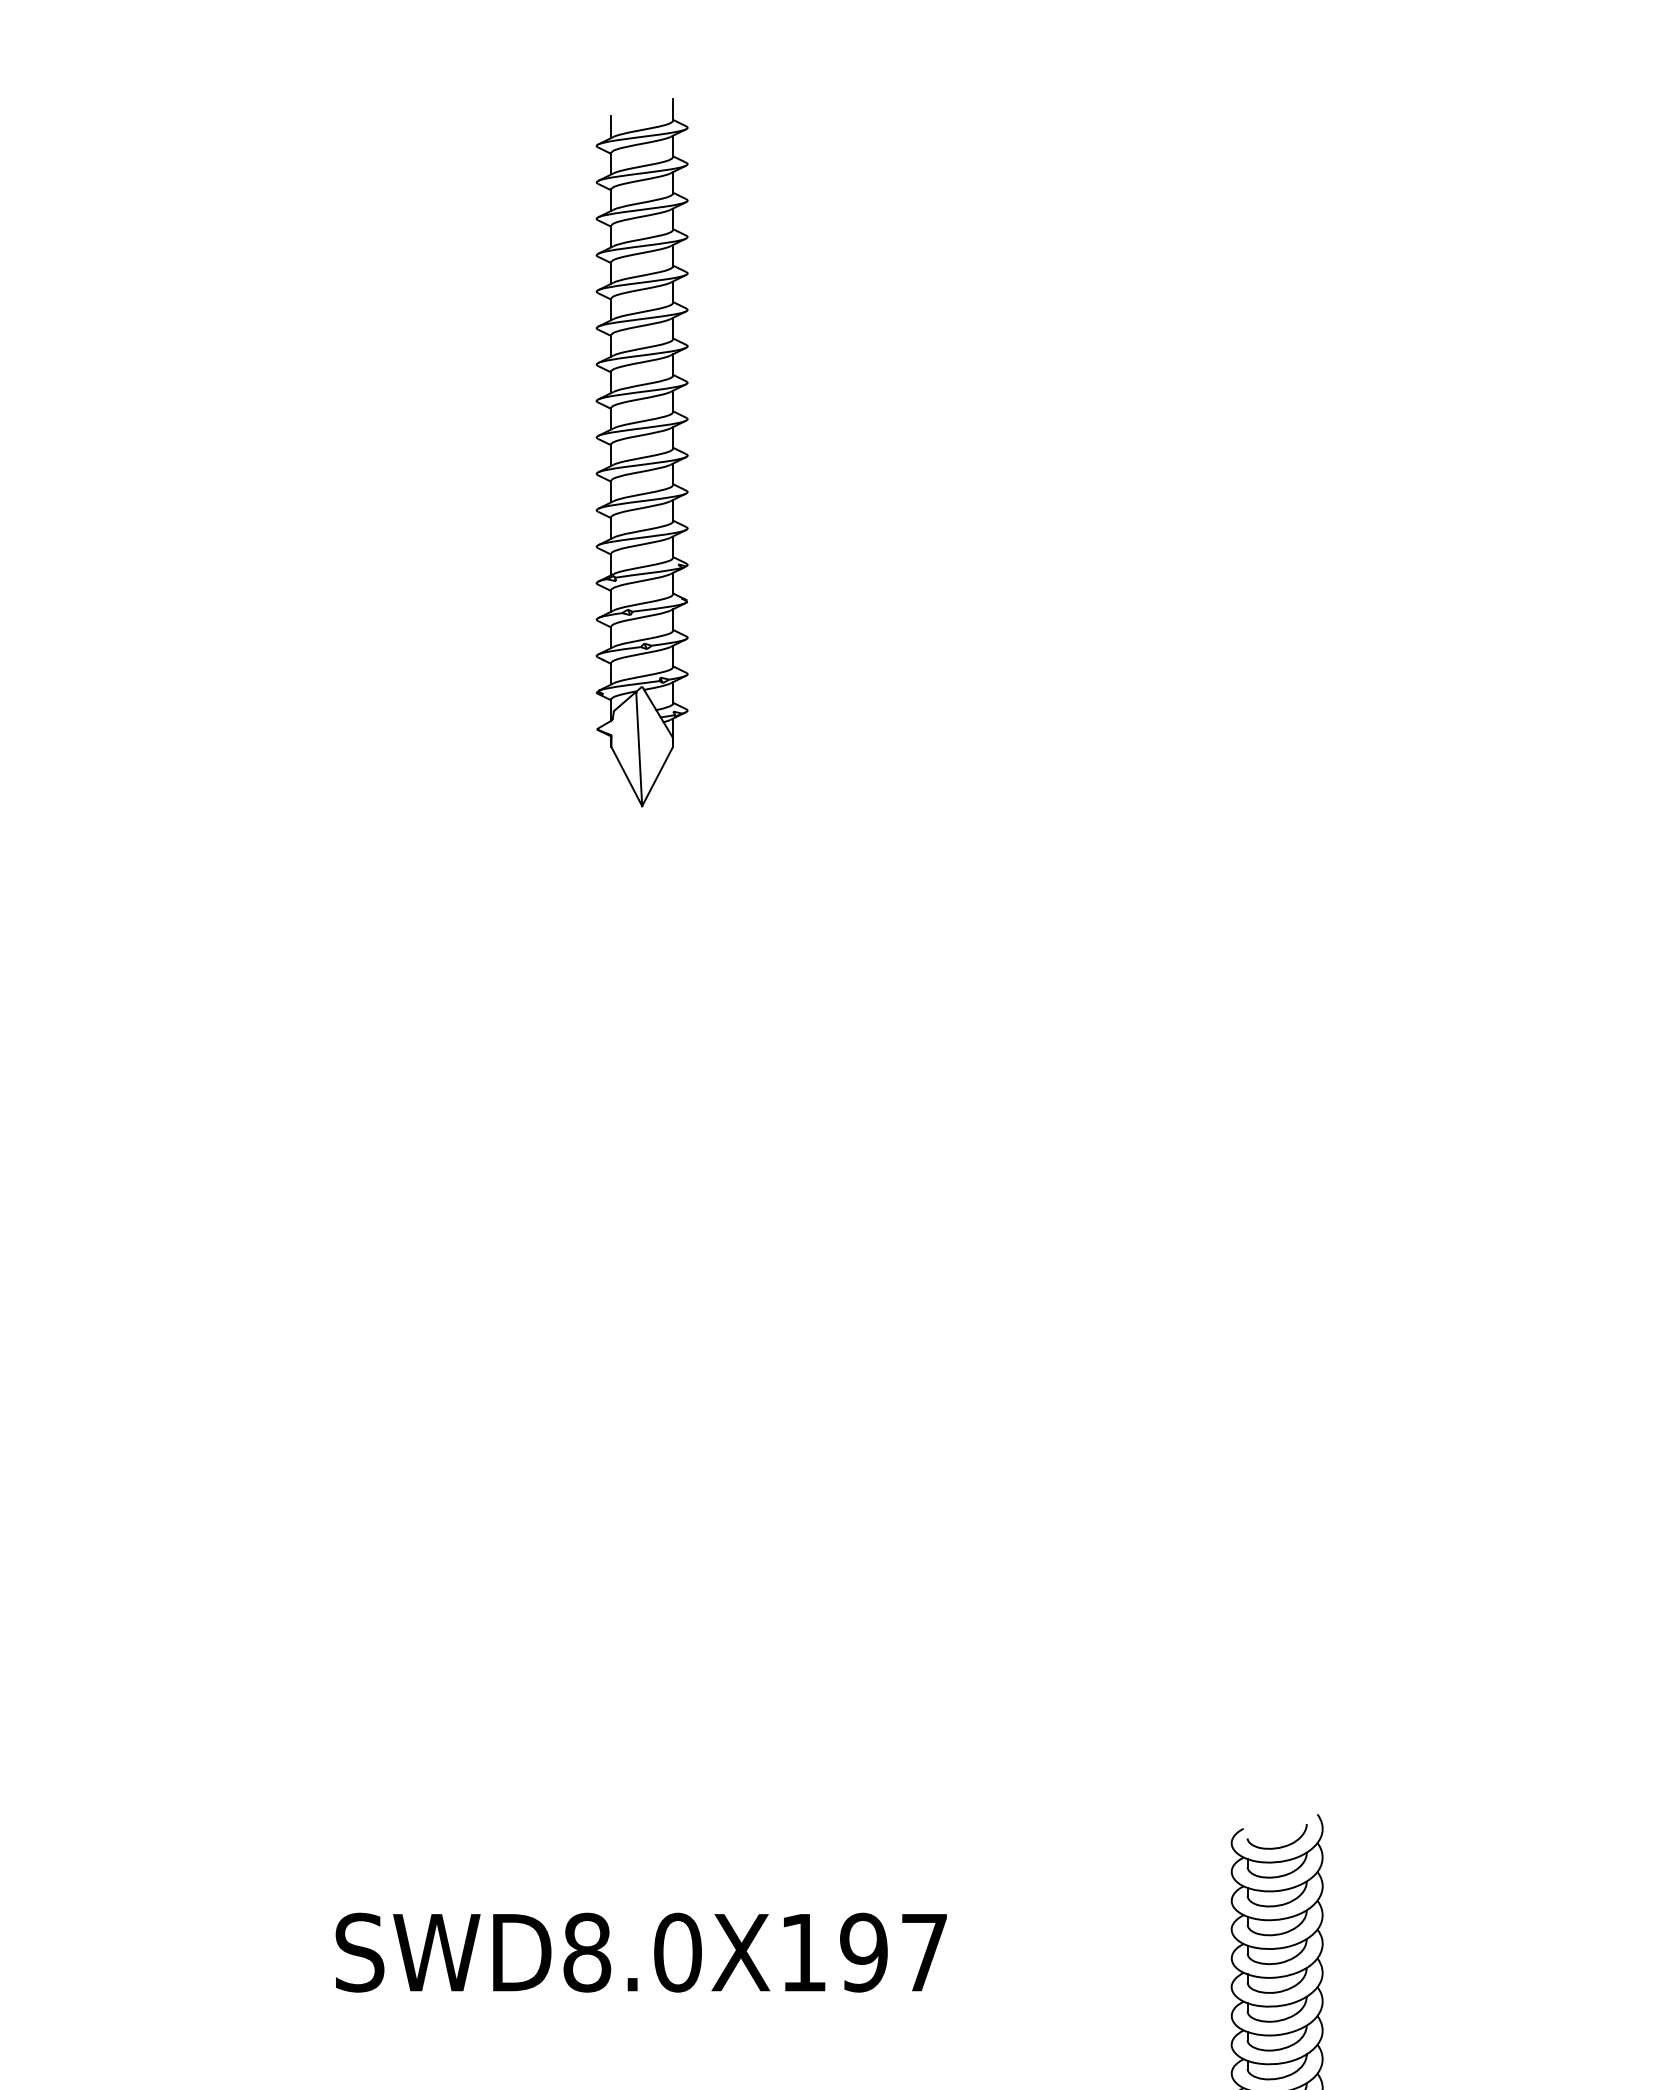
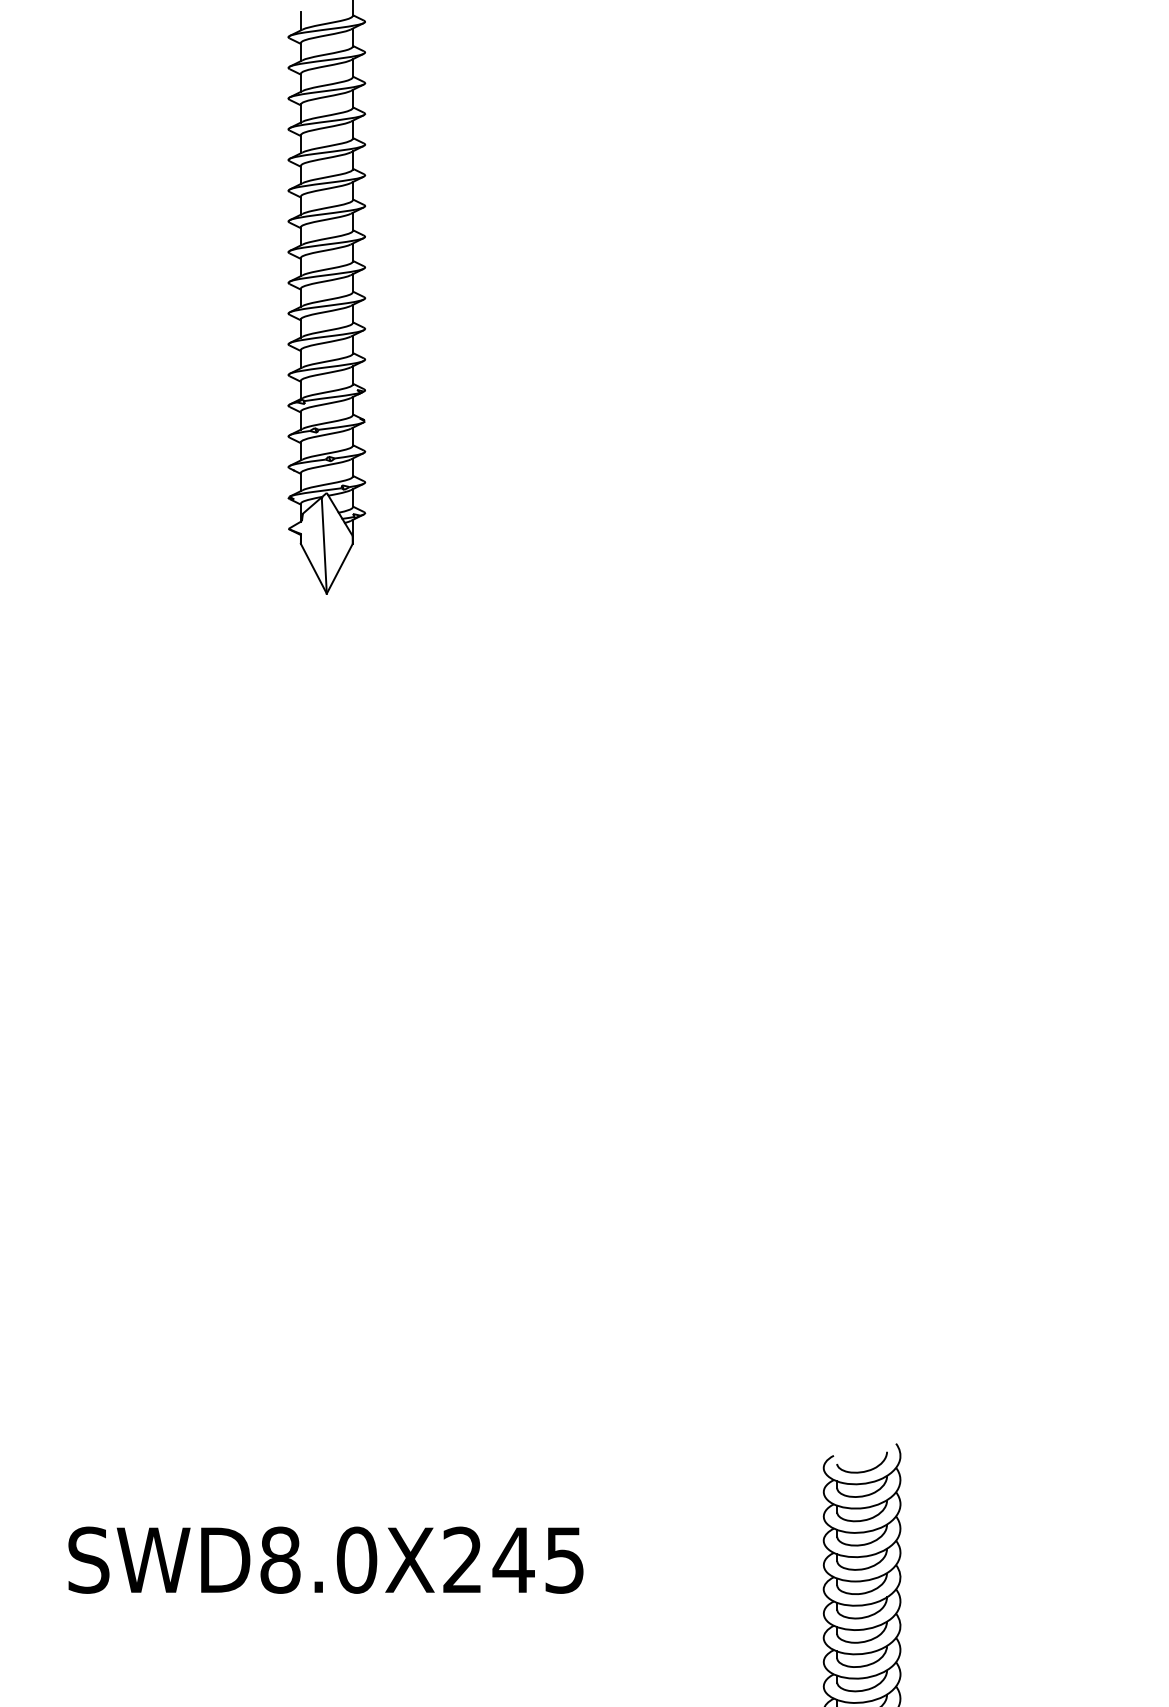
text: (863, 1952) -> (513, 1560), SWD8.0X197 -> SWD8.0X245

